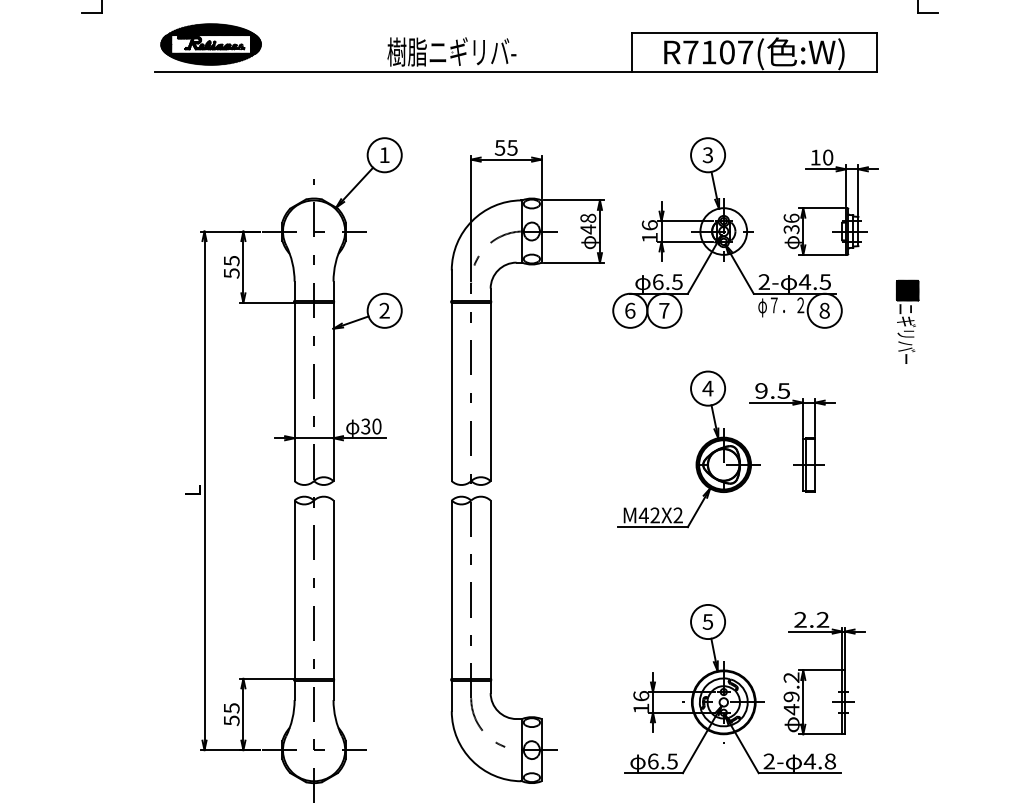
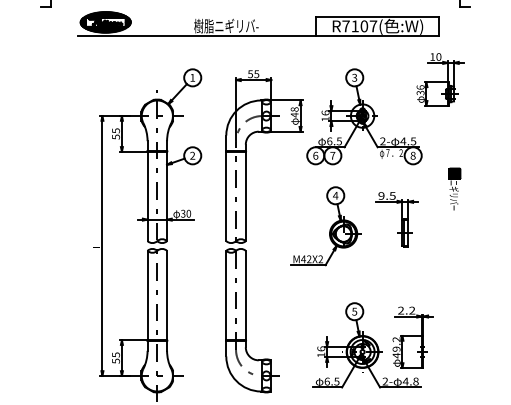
part: (831, 202) -> (440, 79), moved
part: (907, 320) -> (454, 188), moved
part: (687, 449) -> (325, 226), moved

